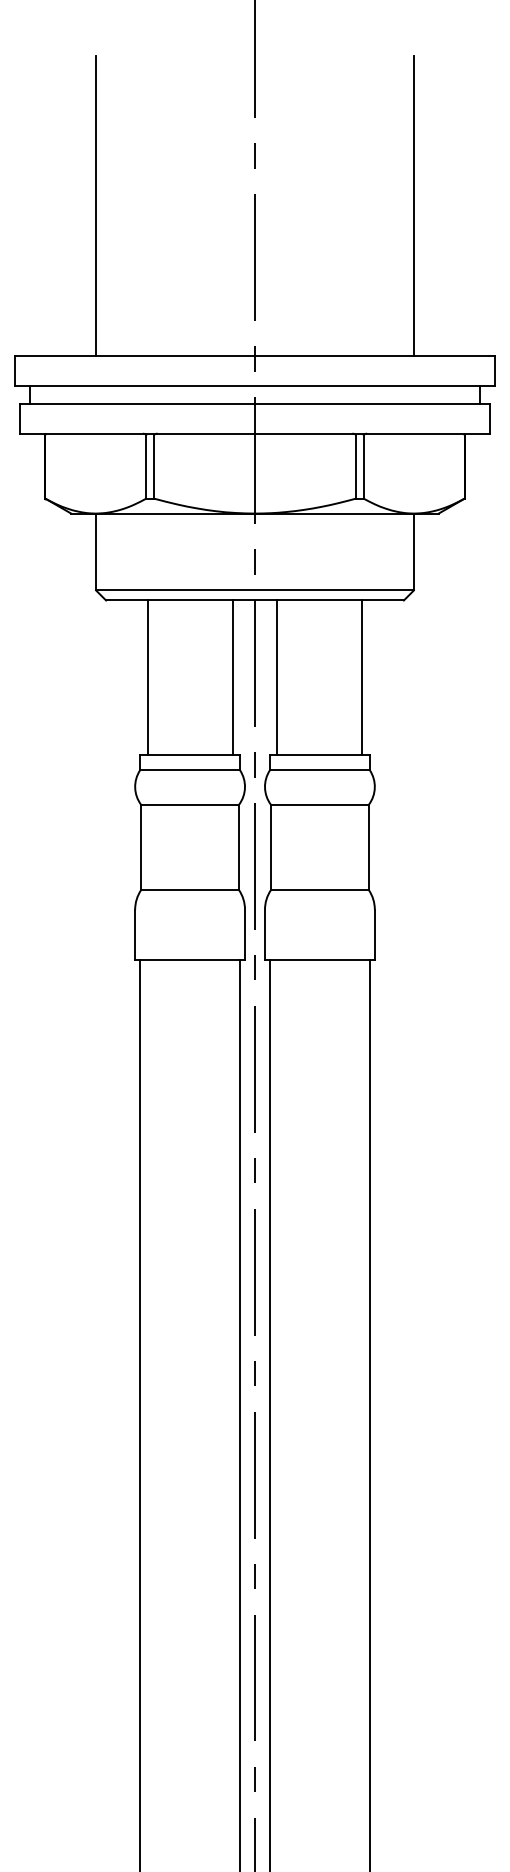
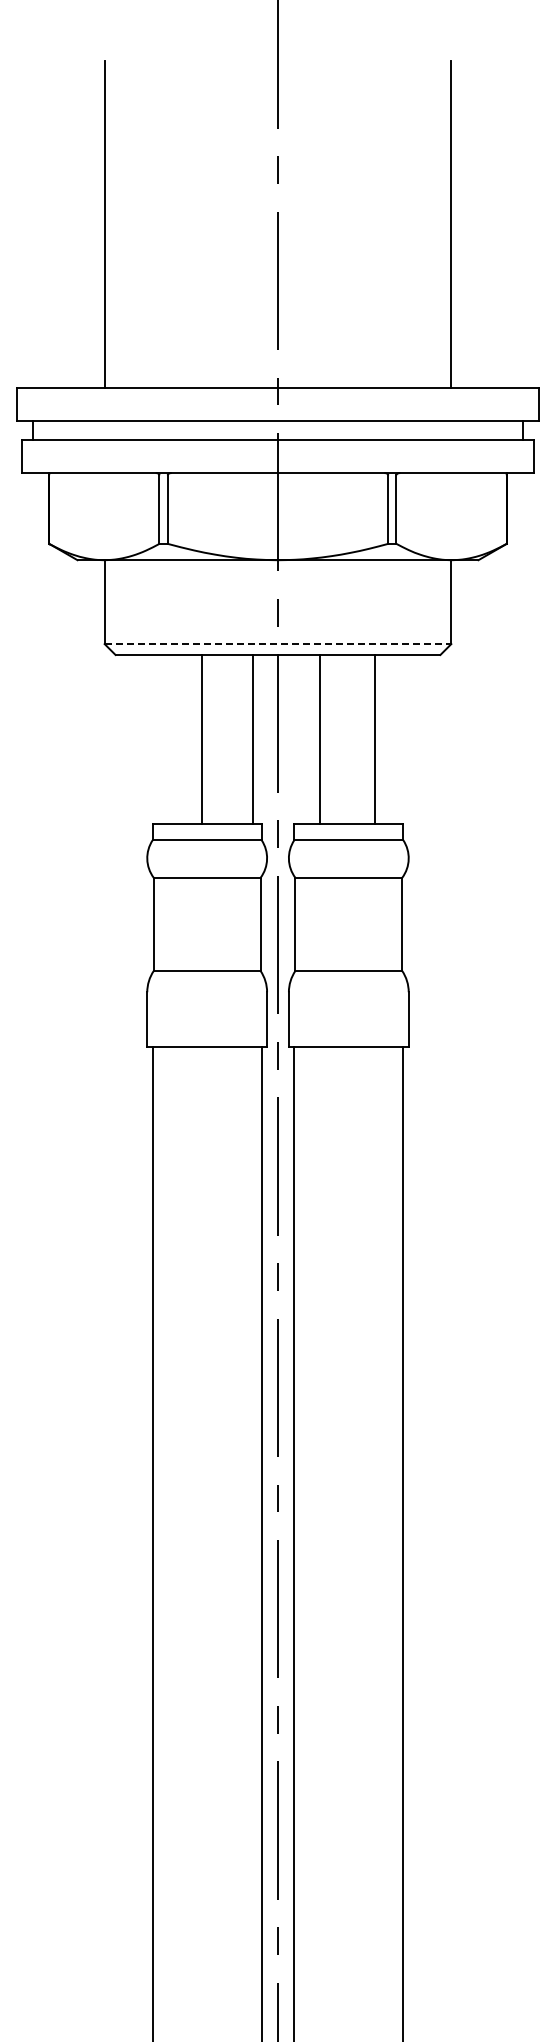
line: (255, 590) -> (278, 644), solid -> dashed
line: (147, 677) -> (201, 738), moved
line: (277, 677) -> (319, 738), moved
line: (362, 677) -> (375, 738), moved

